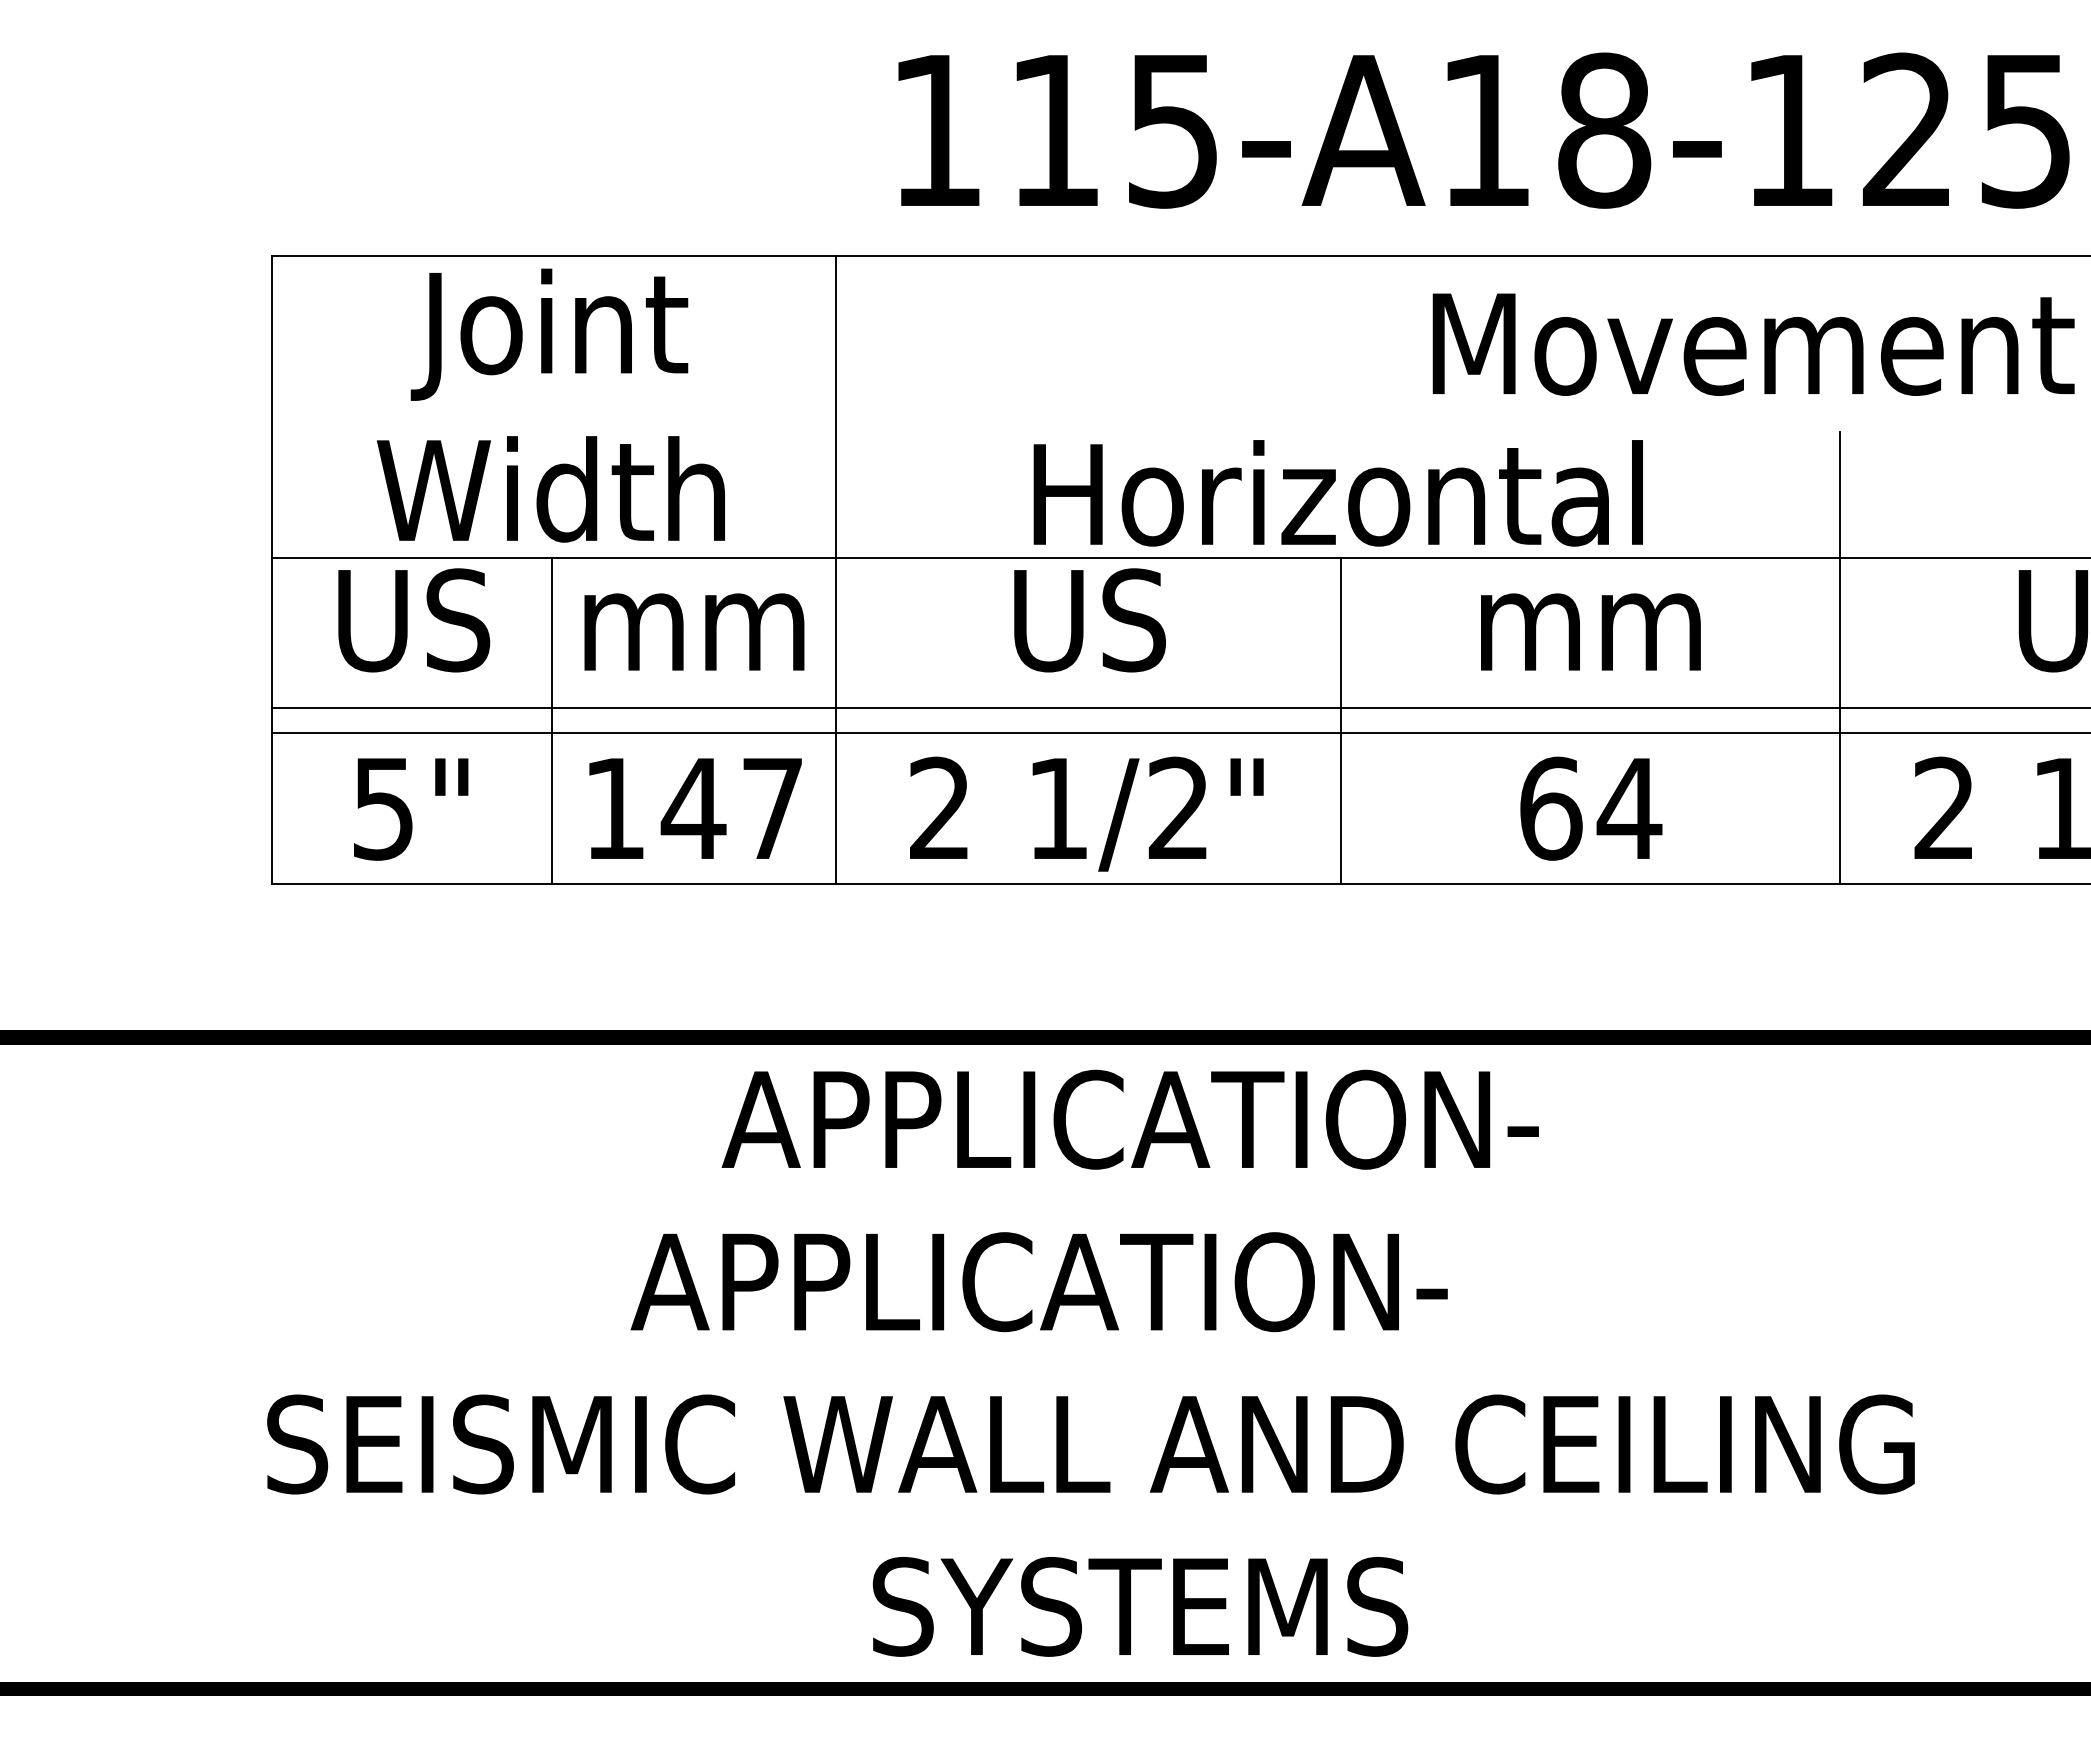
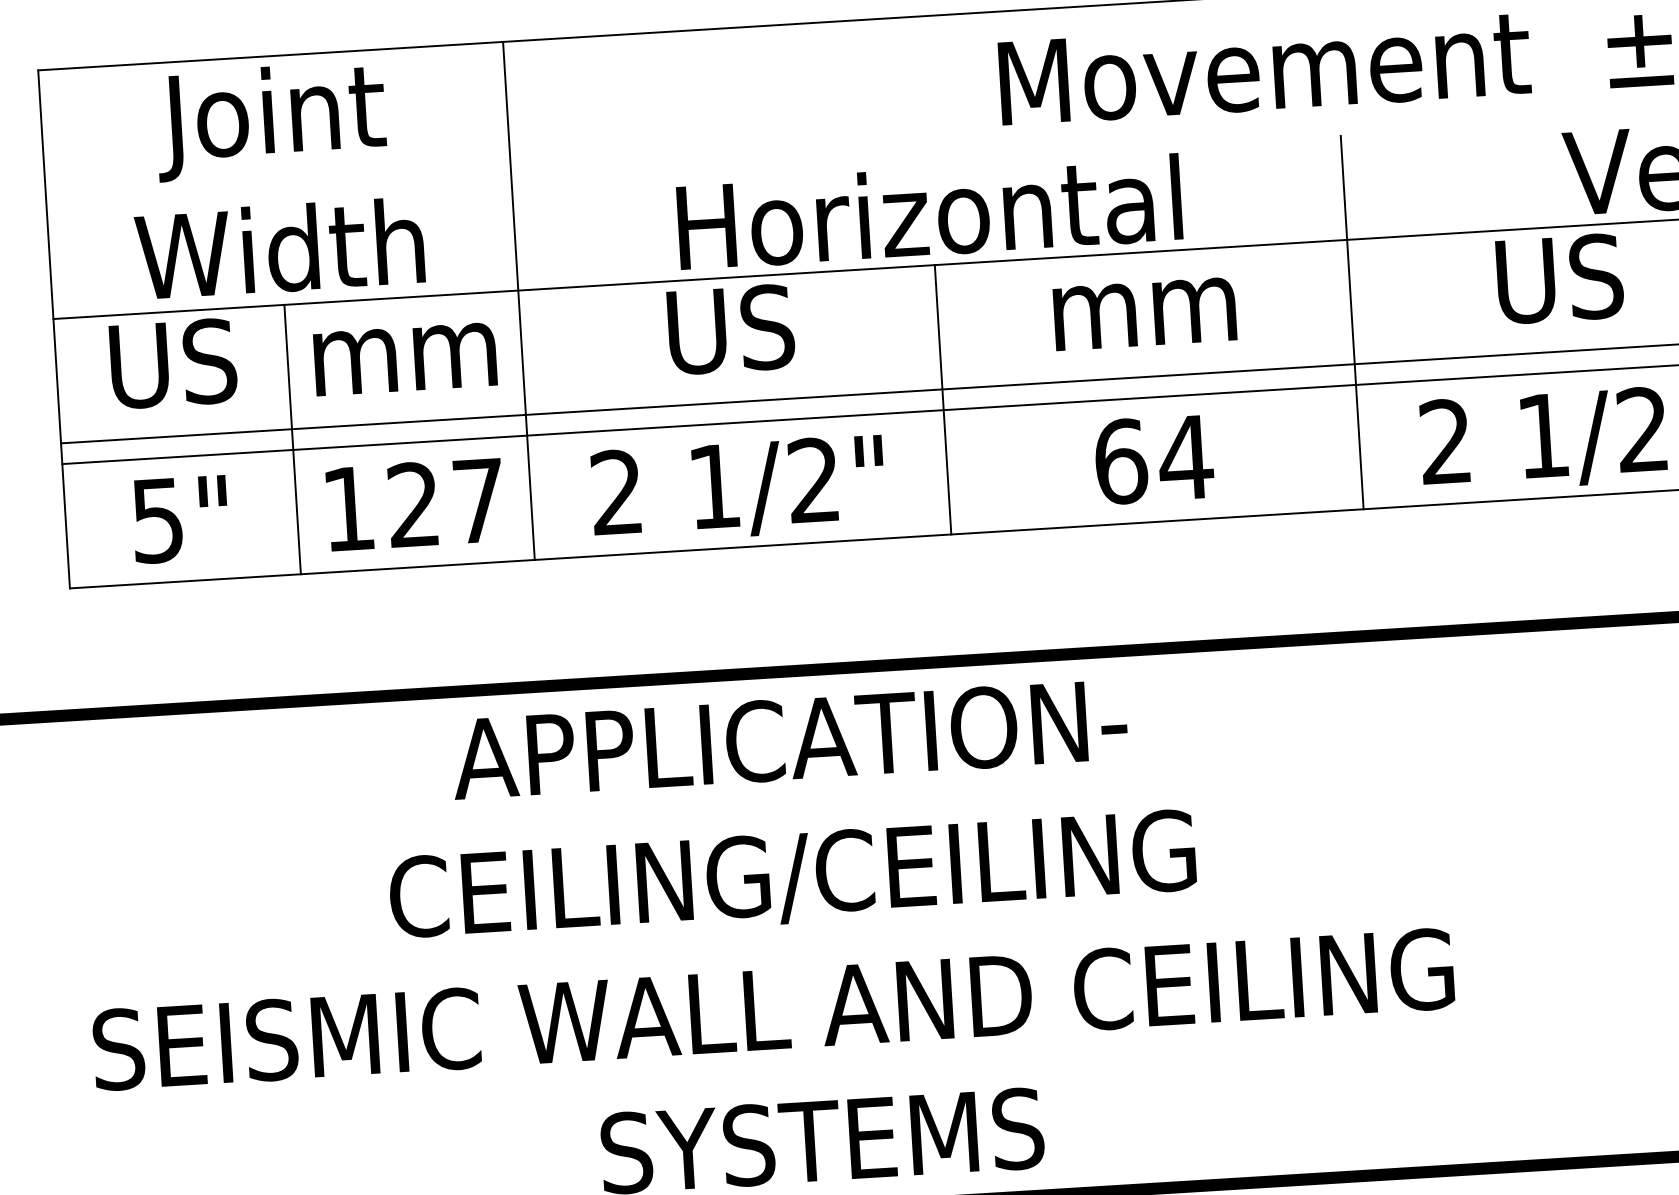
text: (693, 807) -> (413, 503), 147 -> 127
text: (1120, 1287) -> (790, 878), APPLICATION- -> CEILING/CEILING

